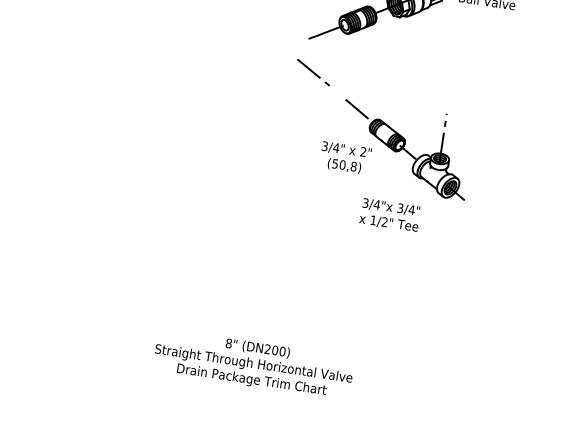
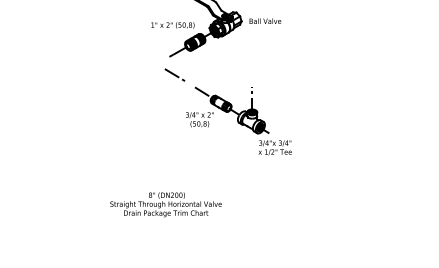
text: (388, 214) -> (274, 147), moved
text: (252, 363) -> (165, 204), moved

